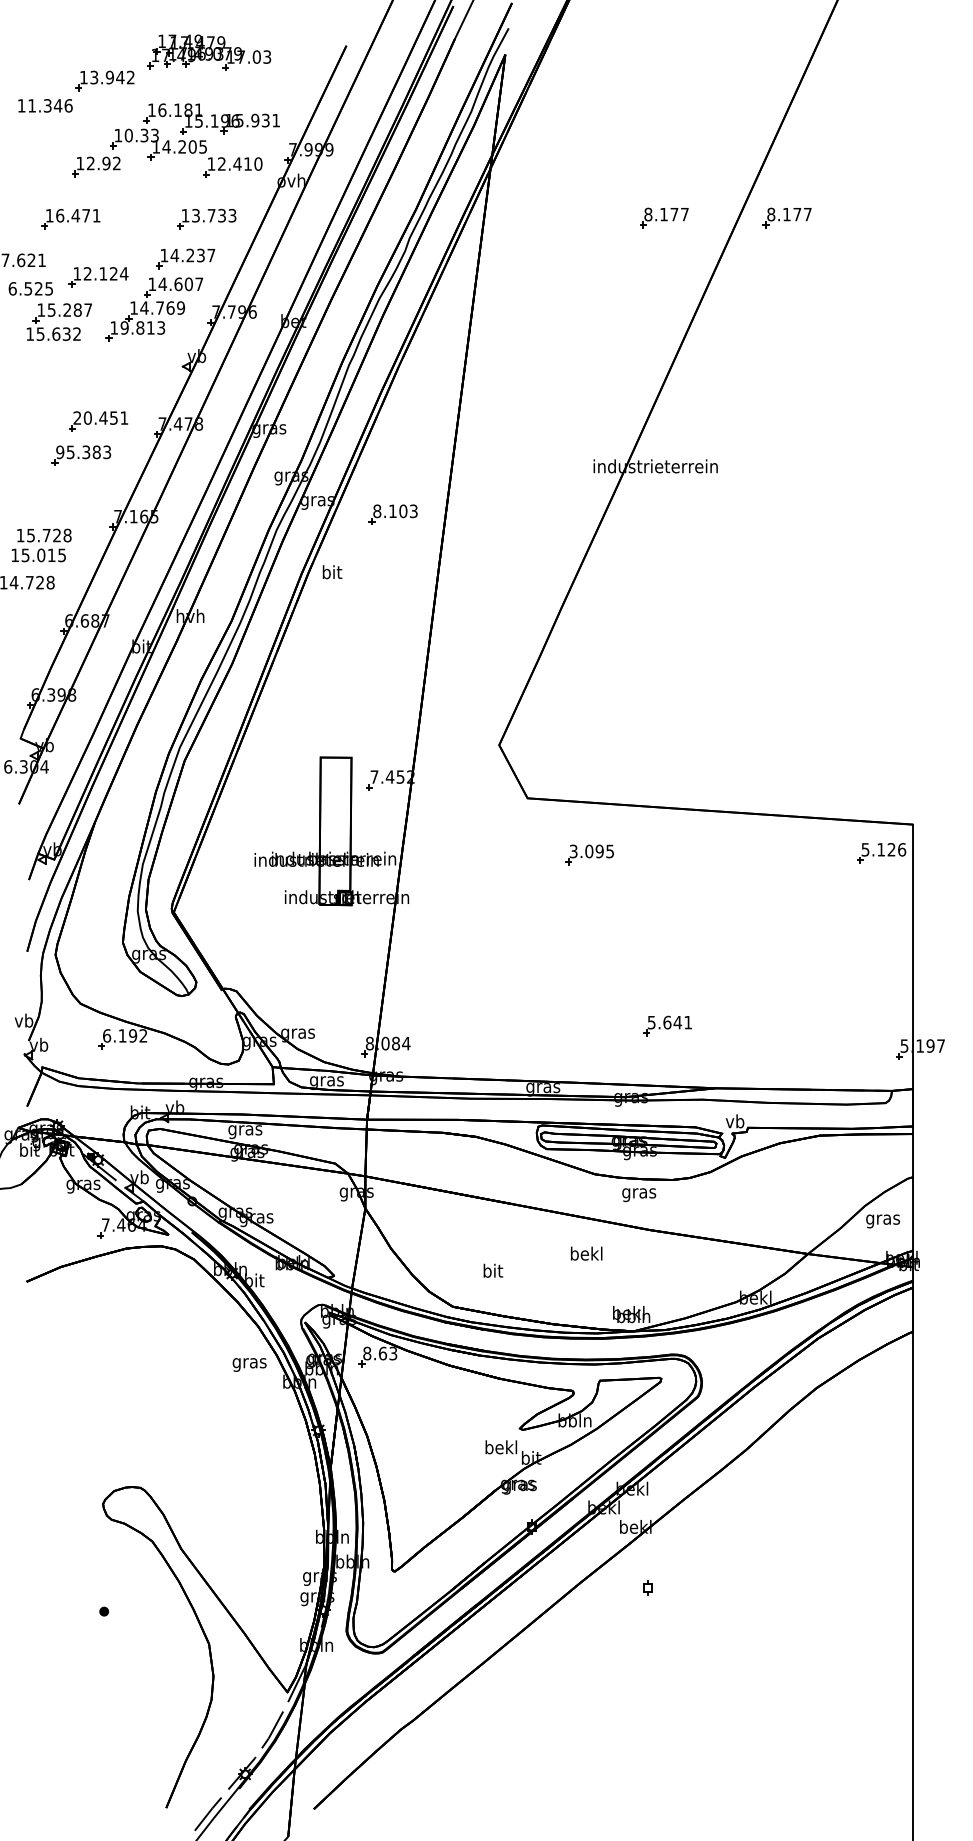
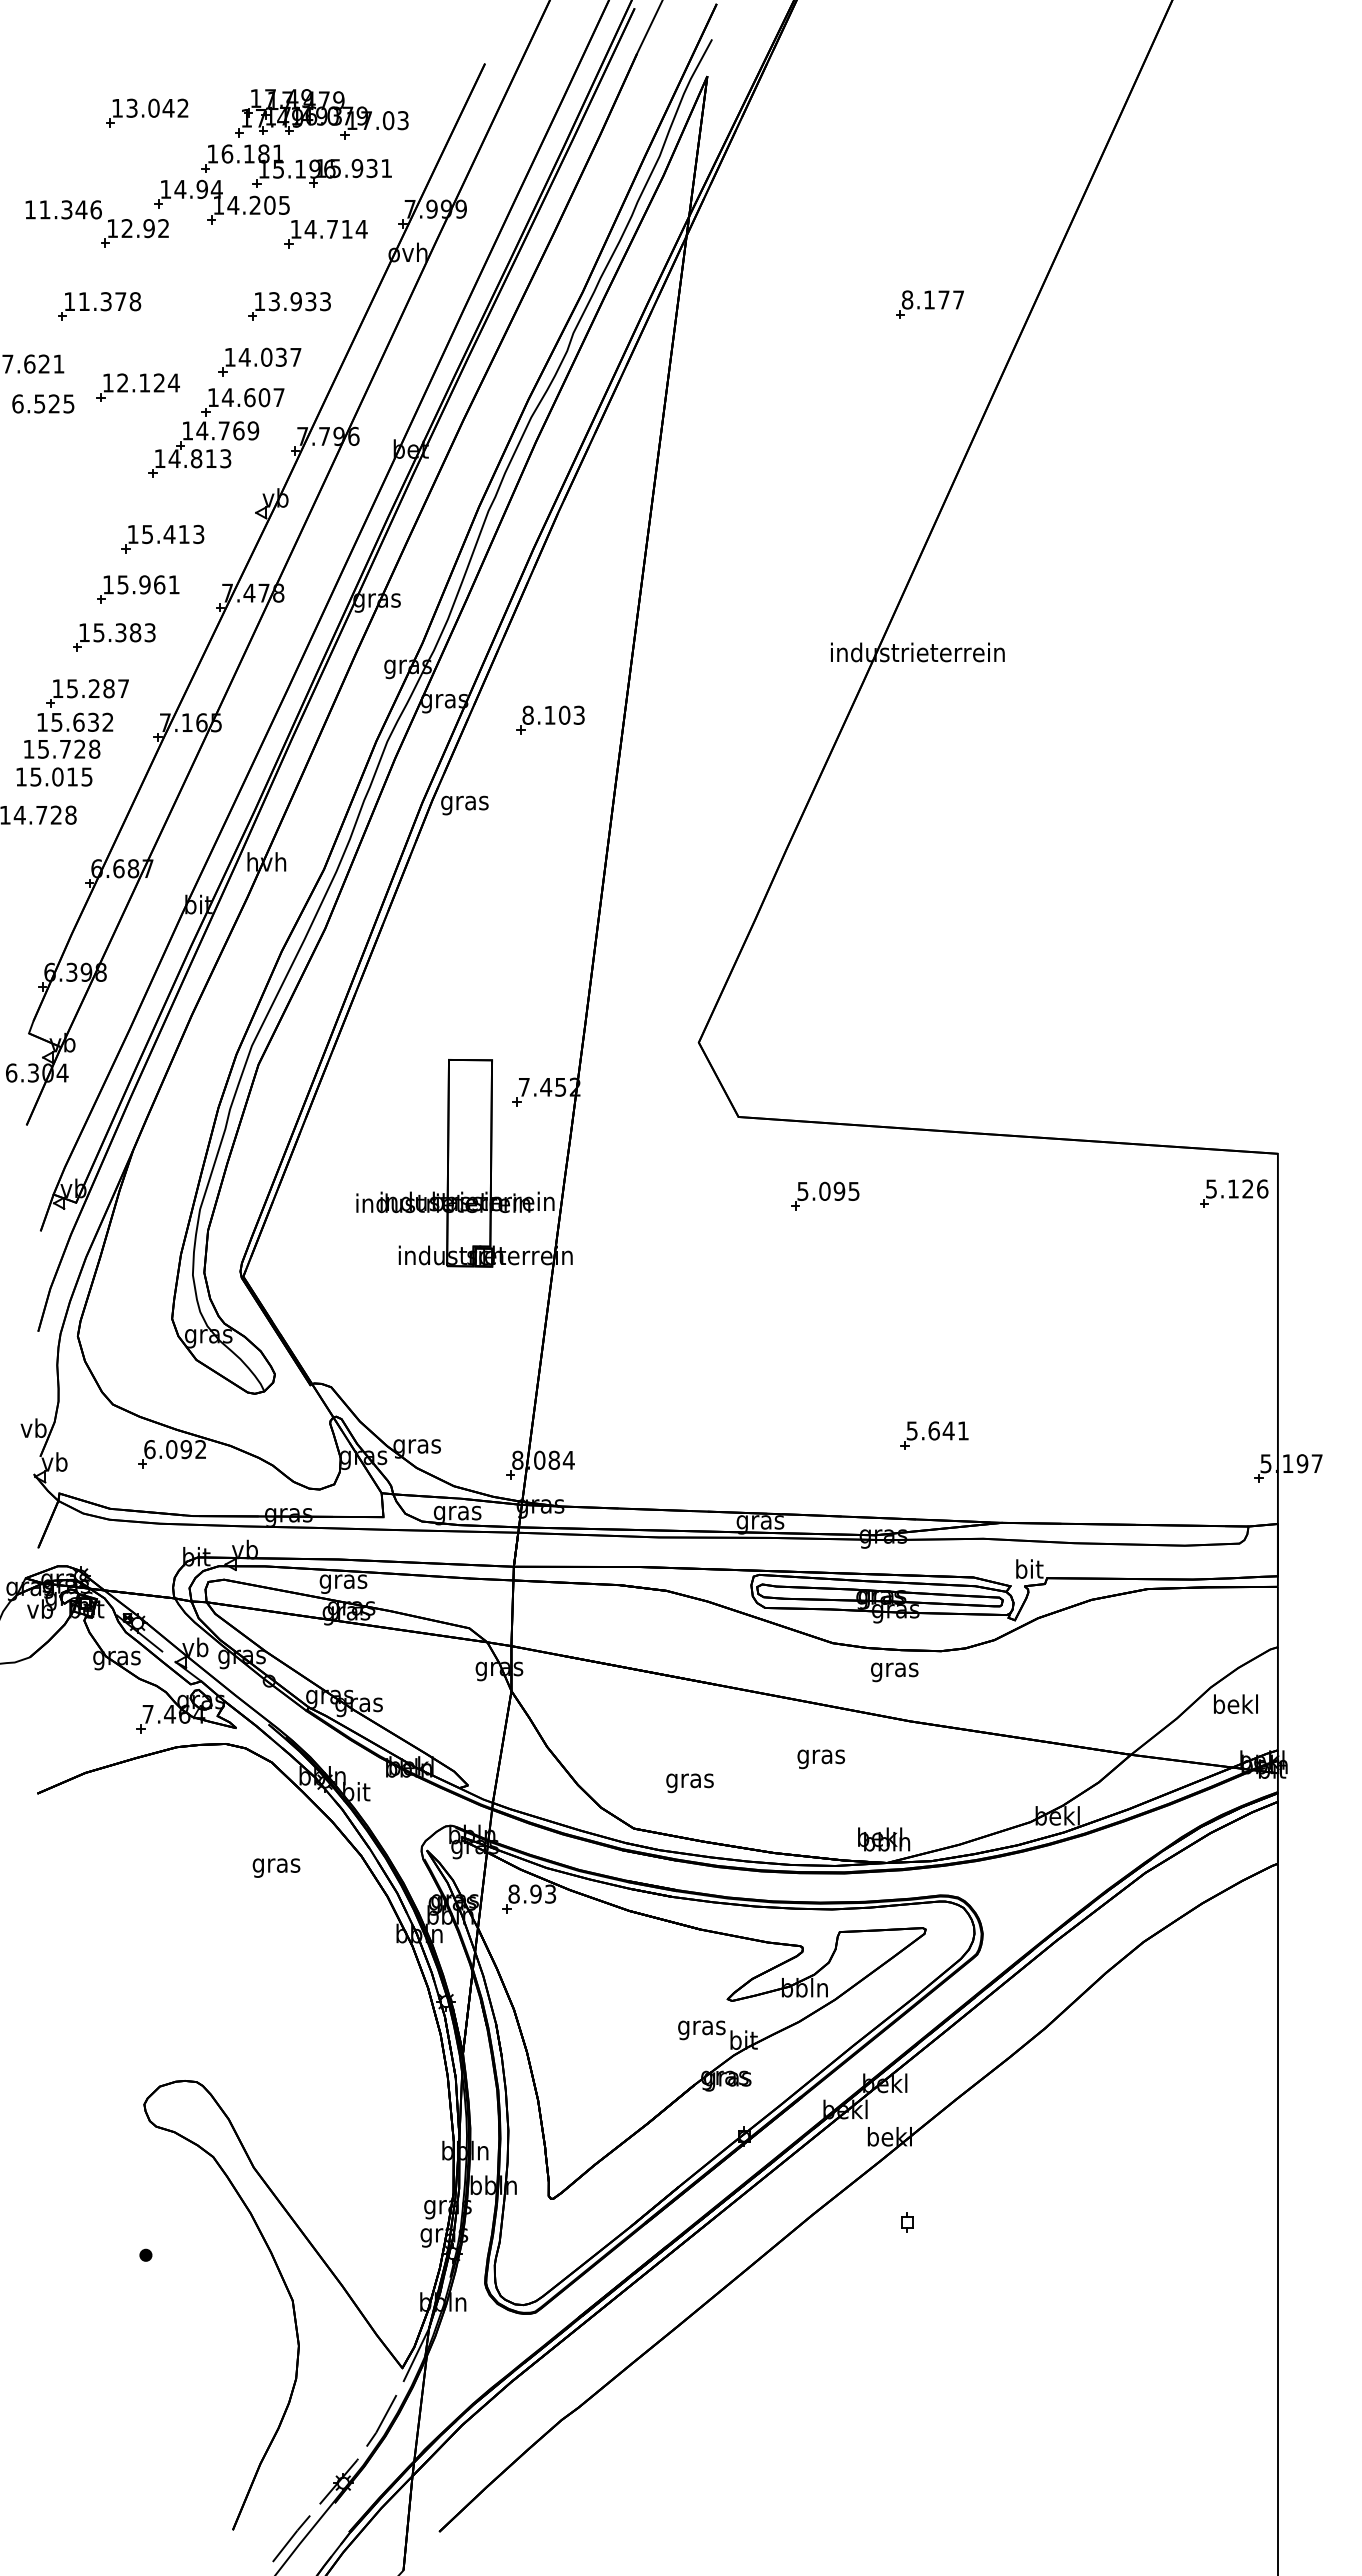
part: (208, 52) -> (321, 114), moved
text: (109, 77) -> (153, 108), 13.942 -> 13.042
text: (45, 105) -> (63, 209), moved
text: (141, 134) -> (198, 188), 10.33 -> 14.94
text: (239, 163) -> (335, 228), 12.410 -> 14.714
text: (78, 215) -> (109, 301), 16.471 -> 11.378
text: (211, 215) -> (295, 301), 13.733 -> 13.933
part: (786, 217) -> (1101, 304), removed
text: (190, 254) -> (266, 356), 14.237 -> 14.037
part: (57, 327) -> (80, 712), moved
text: (124, 327) -> (174, 458), 19.813 -> 14.813
part: (116, 384) -> (162, 538), added
text: (96, 417) -> (134, 584), 20.451 -> 15.961
text: (60, 452) -> (84, 632), 95.383 -> 15.383
text: (331, 573) -> (464, 802), bit -> gras
text: (574, 850) -> (803, 1190), 3.095 -> 5.095
text: (122, 1035) -> (171, 1449), 6.192 -> 6.092
text: (735, 1120) -> (1029, 1568), vb -> bit
text: (29, 1149) -> (41, 1608), bit -> vb
text: (882, 1219) -> (1235, 1706), gras -> bekl
text: (586, 1255) -> (820, 1756), bekl -> gras
text: (492, 1272) -> (689, 1780), bit -> gras
text: (382, 1353) -> (535, 1893), 8.63 -> 8.93
text: (249, 1364) -> (276, 1867), moved
text: (501, 1448) -> (701, 2027), bekl -> gras

